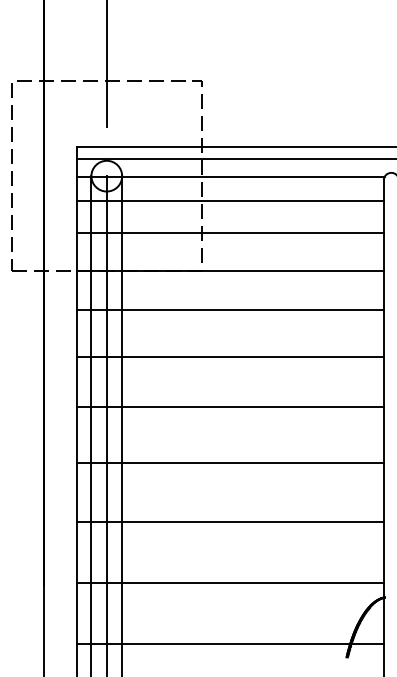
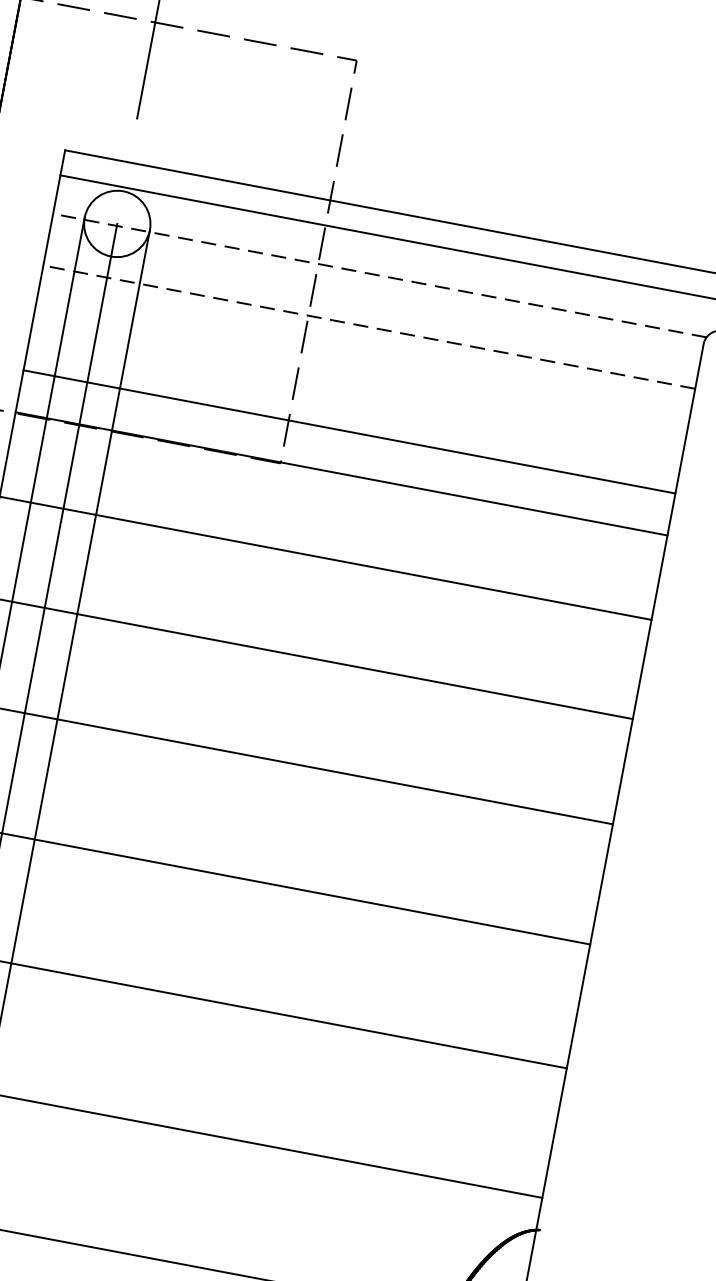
line: (230, 177) -> (379, 276), solid -> dashed
line: (230, 201) -> (369, 327), solid -> dashed
line: (229, 232) -> (347, 430), moved

